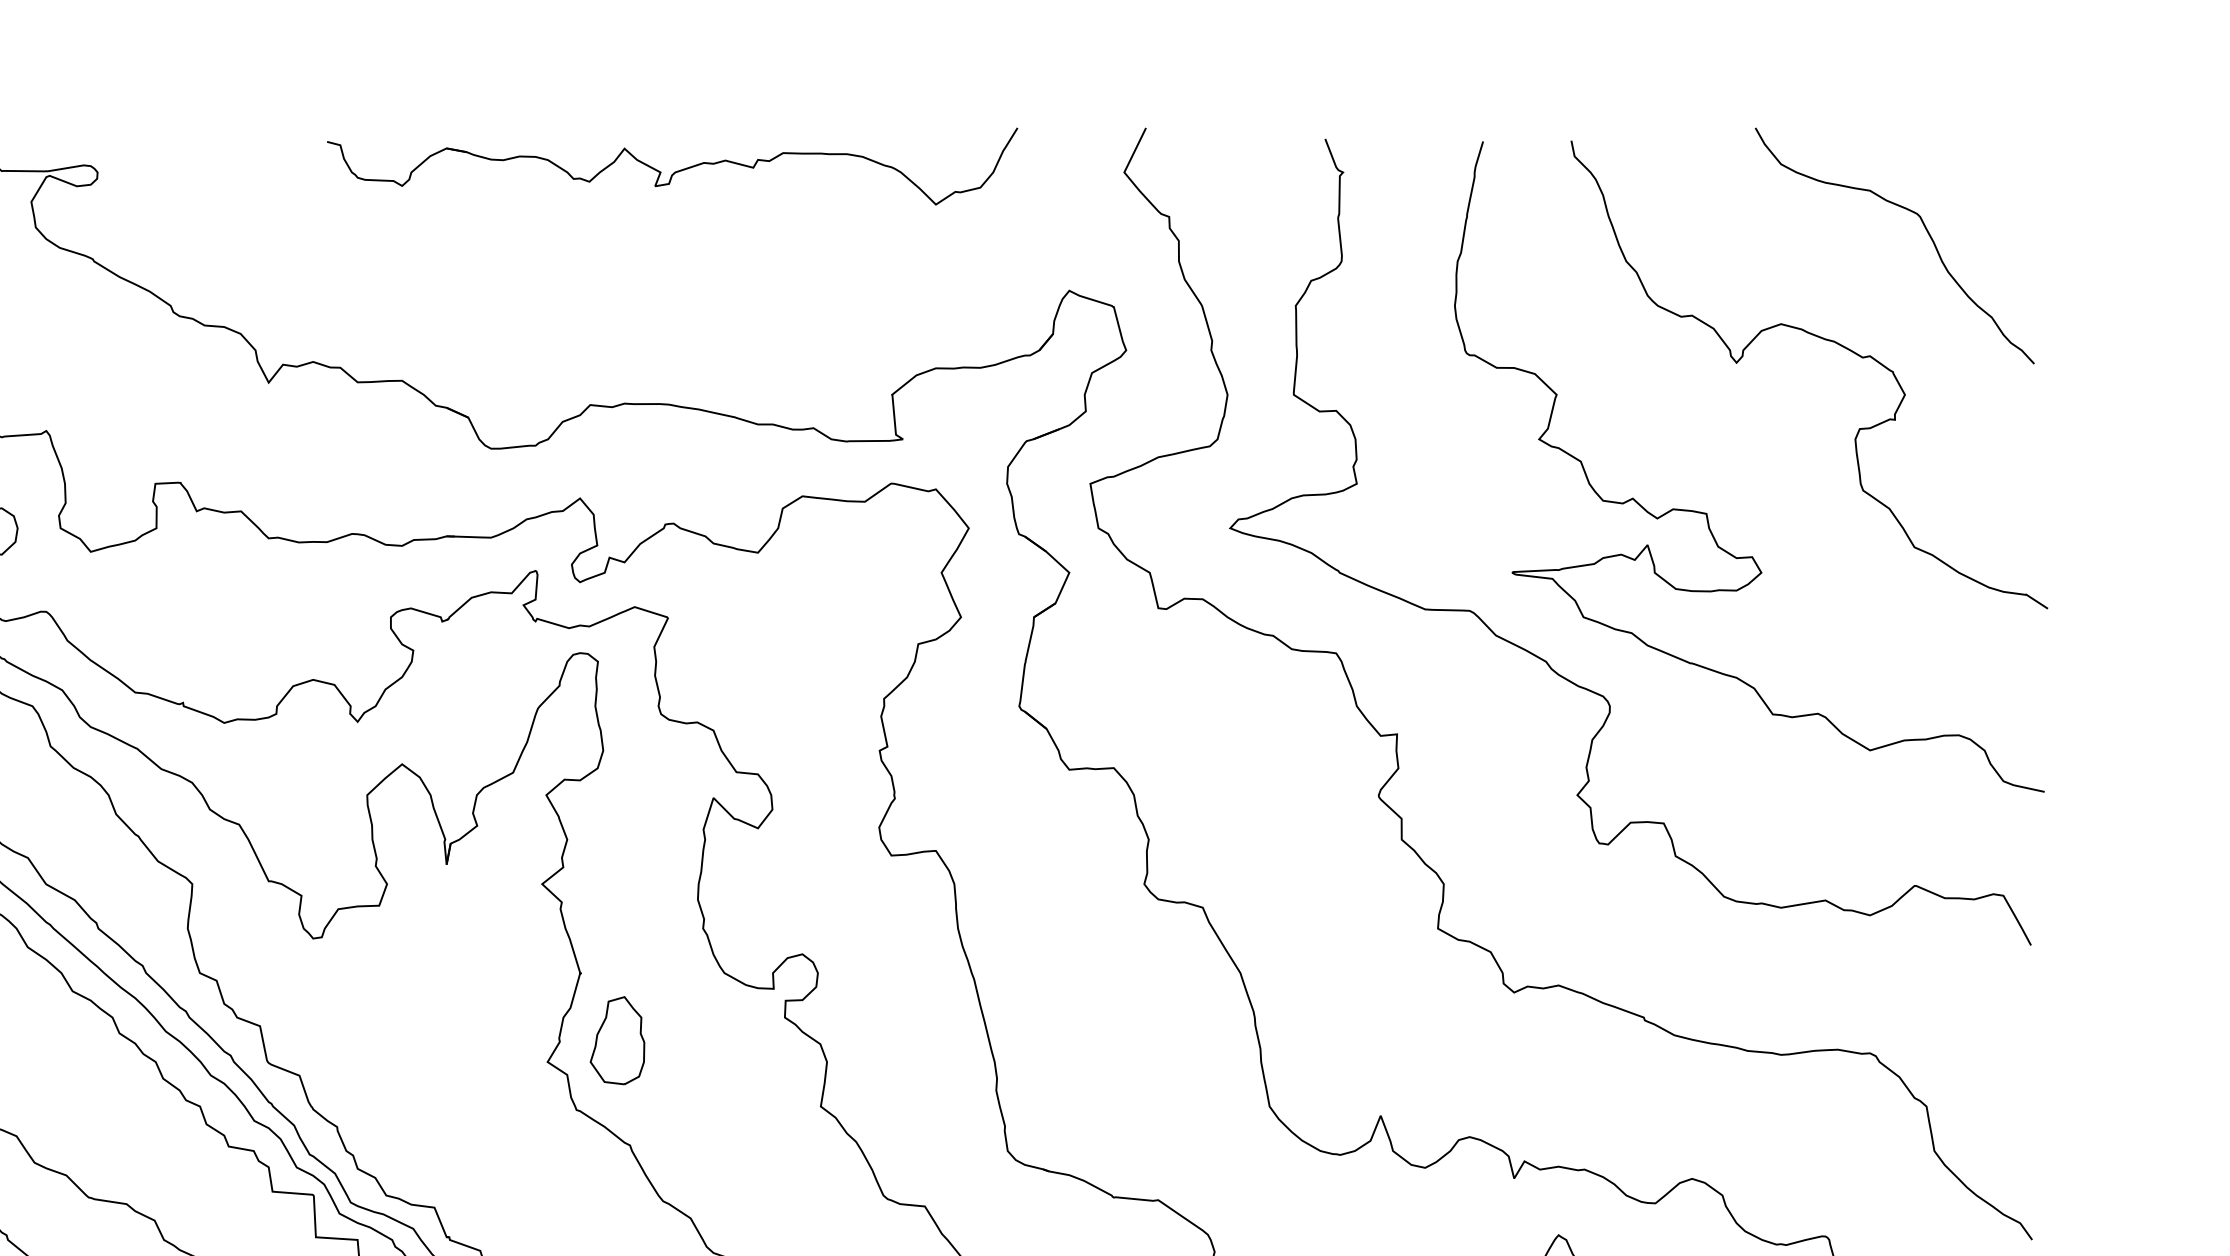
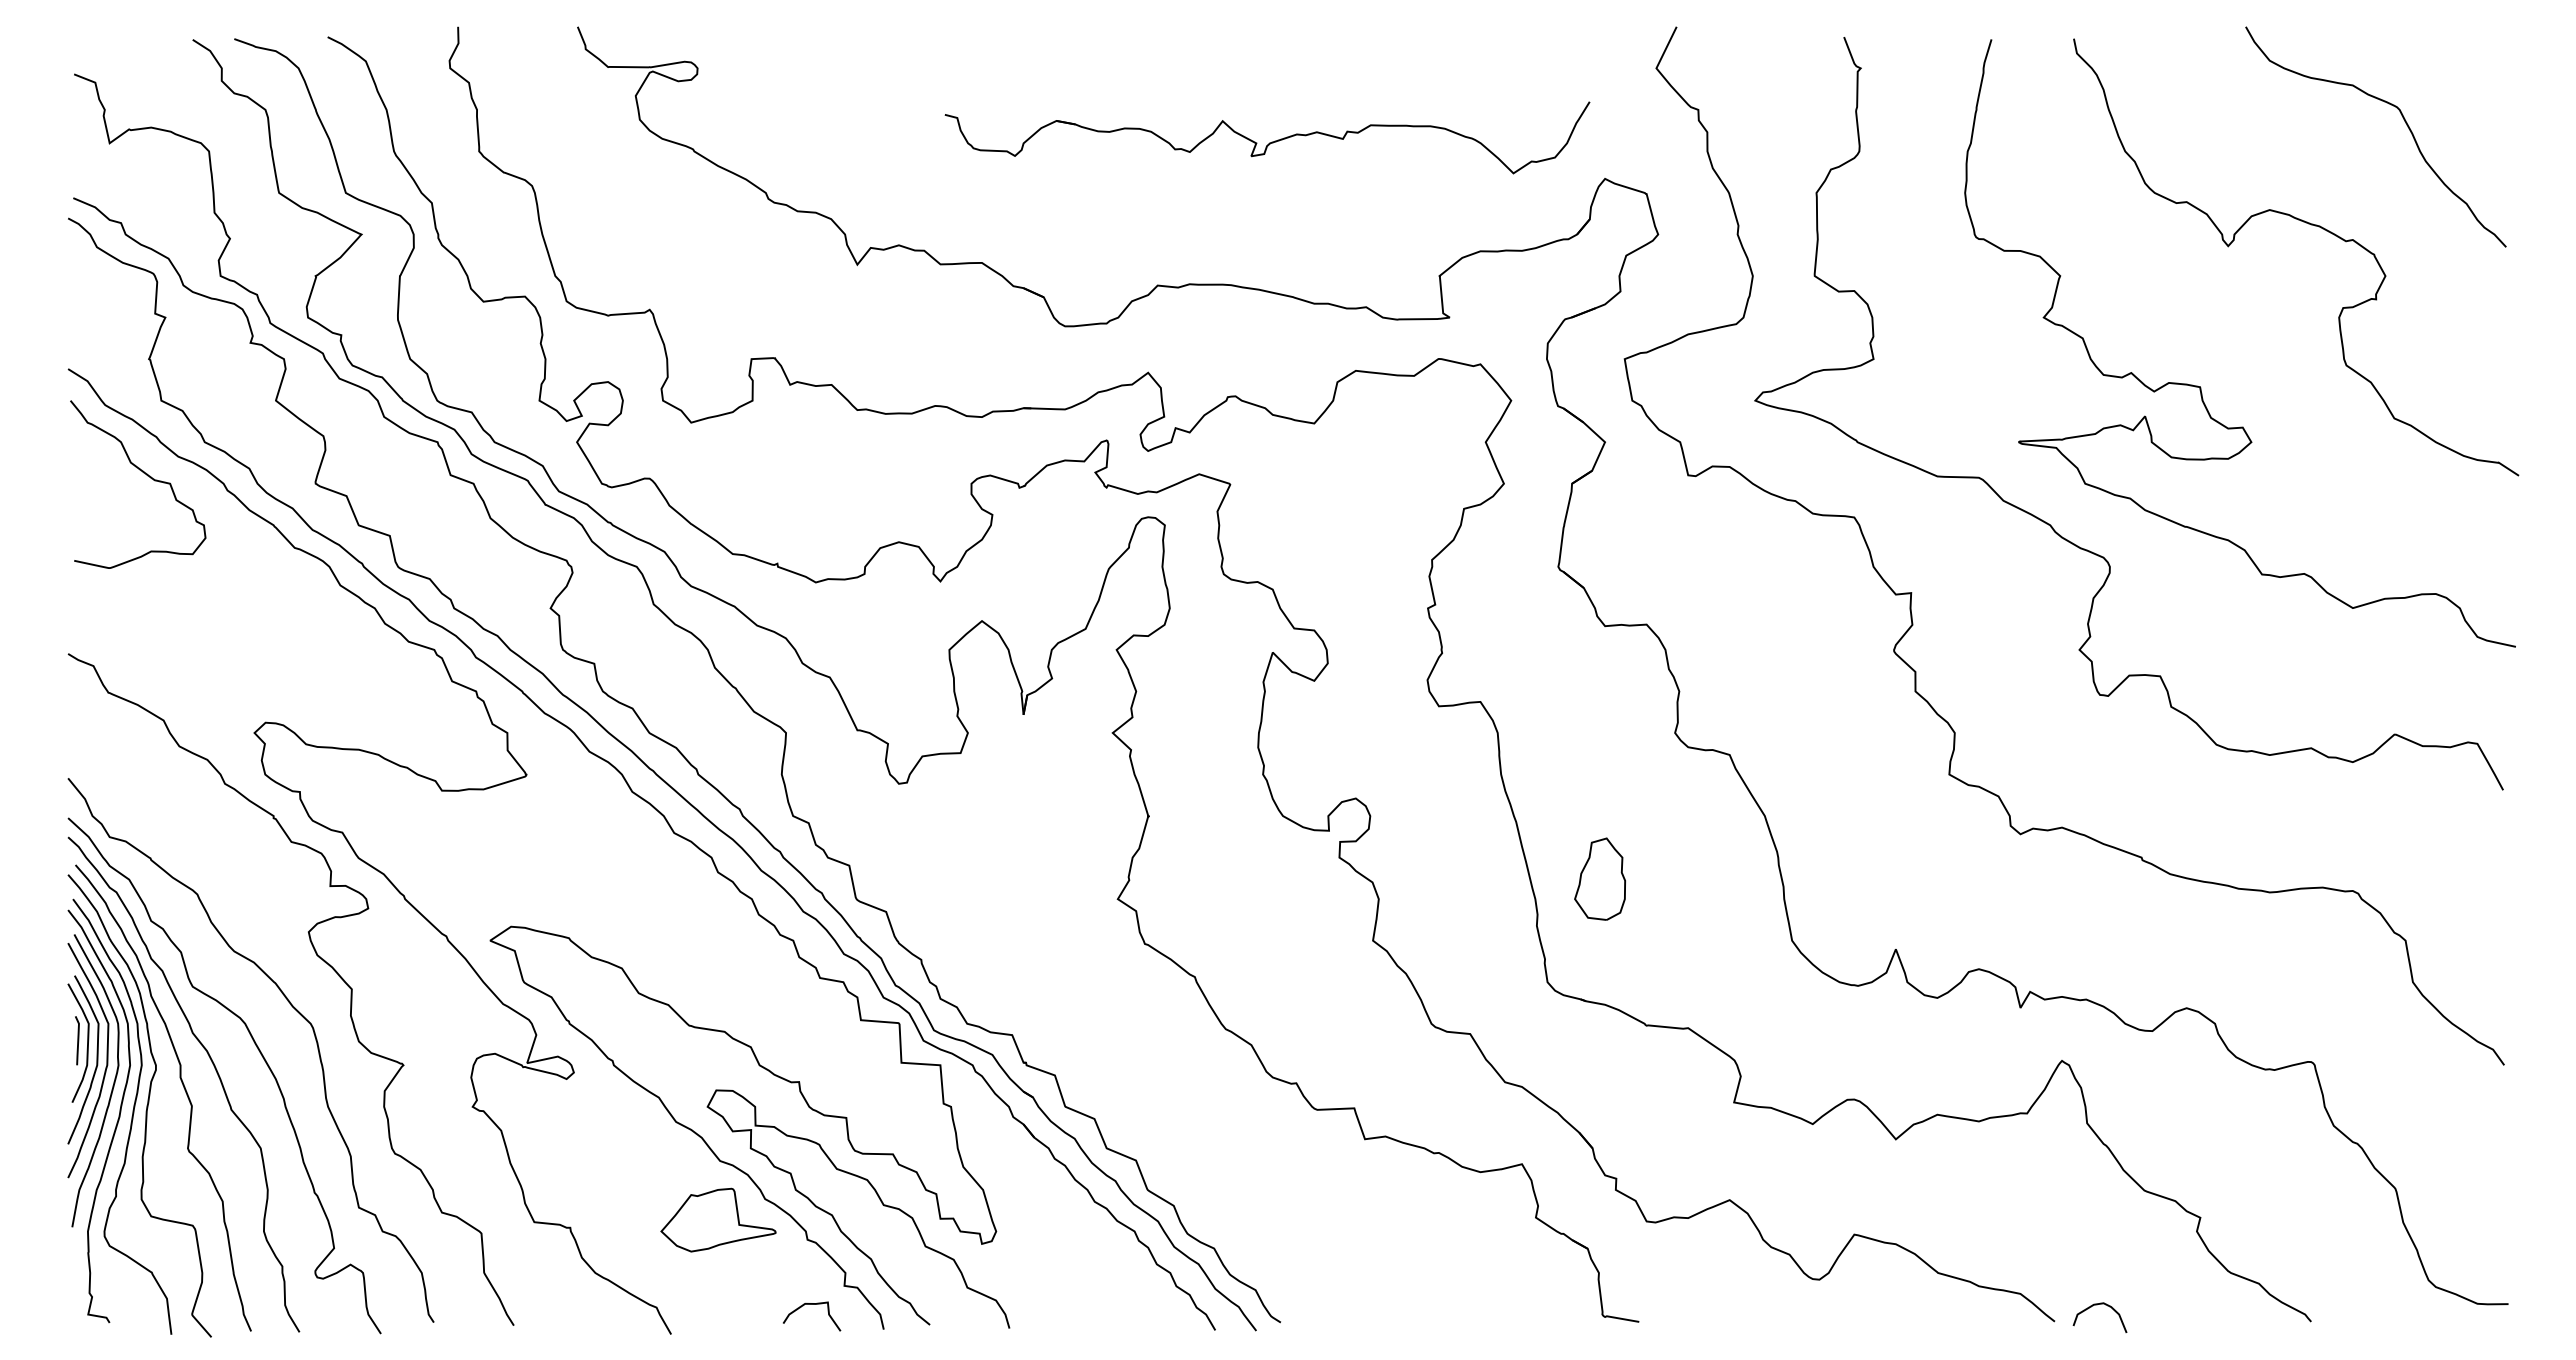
part: (672, 166) -> (1267, 137), moved
part: (616, 1039) -> (1599, 878), moved

